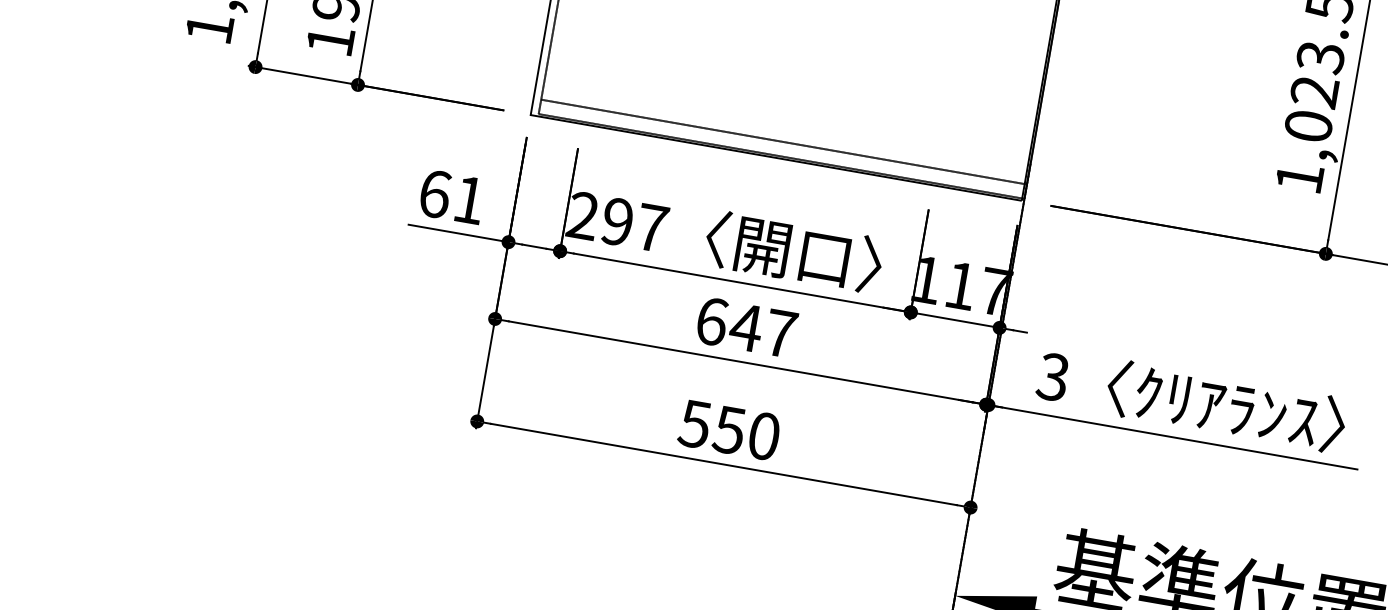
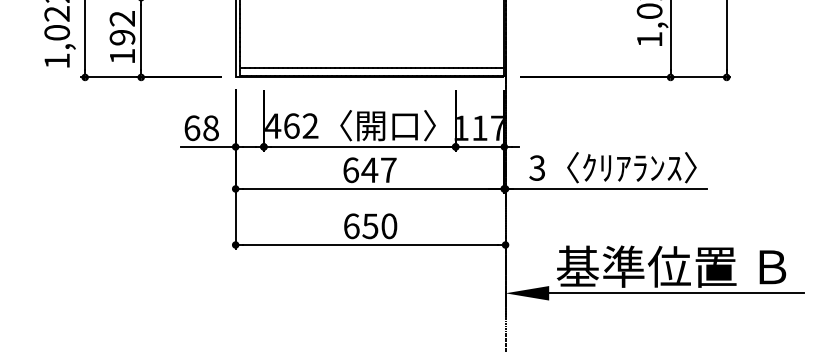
text: (468, 200) -> (210, 128), 61 -> 68
text: (617, 220) -> (291, 125), 297 -> 462
text: (694, 424) -> (351, 226), 550 -> 650

